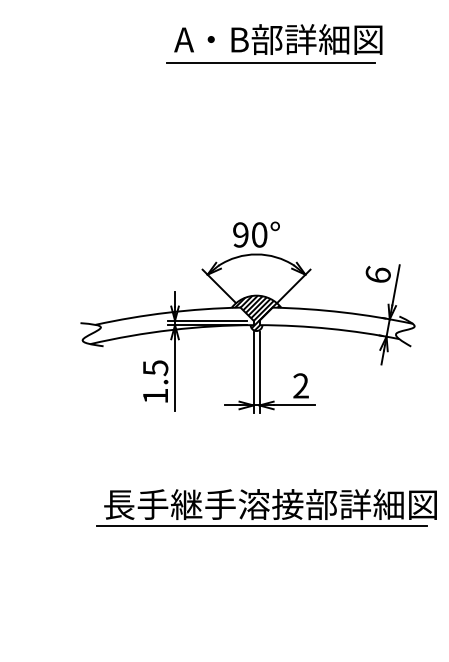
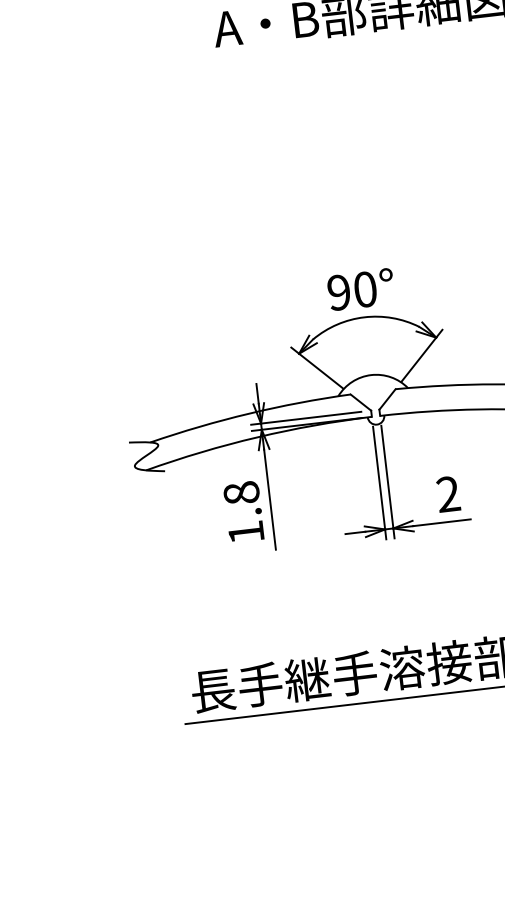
line: (270, 63) -> (352, 47), removed
hatch: (257, 312) -> (375, 398), removed
text: (155, 368) -> (241, 493), 1.5 -> 1.8

